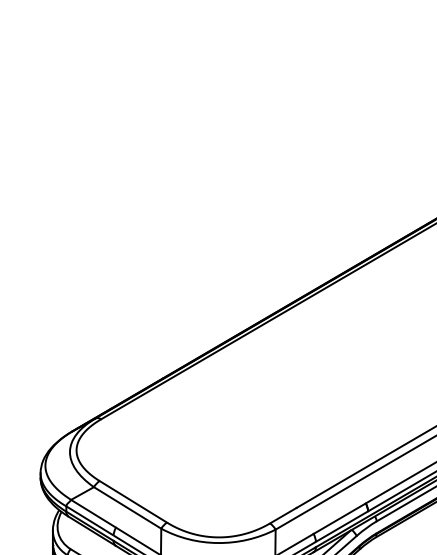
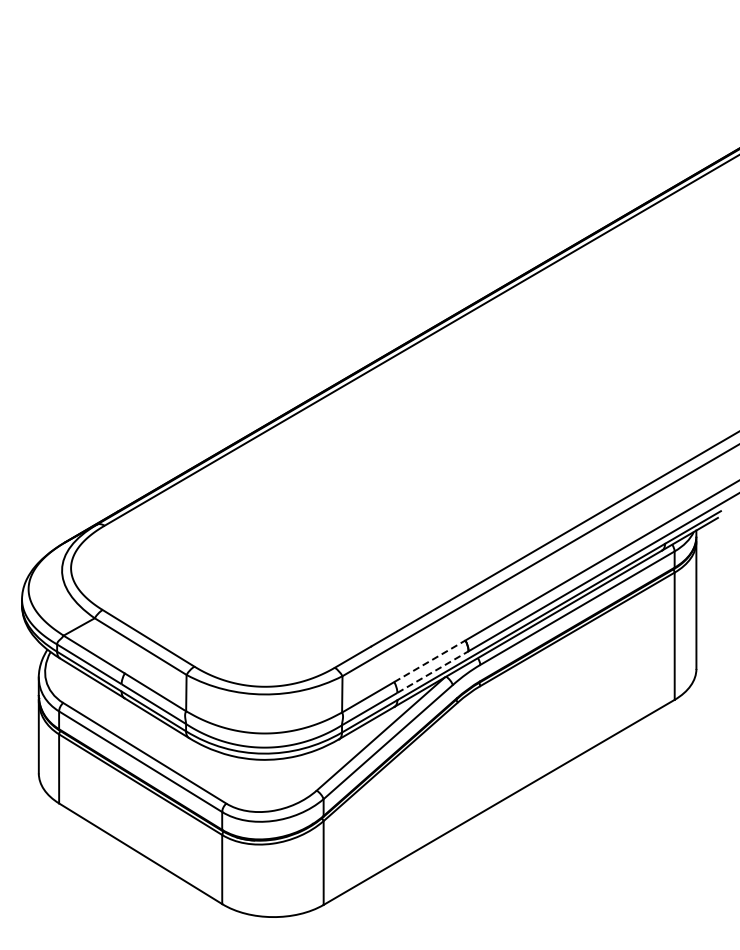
line: (340, 518) -> (430, 661), solid -> dashed
line: (342, 526) -> (433, 671), solid -> dashed

